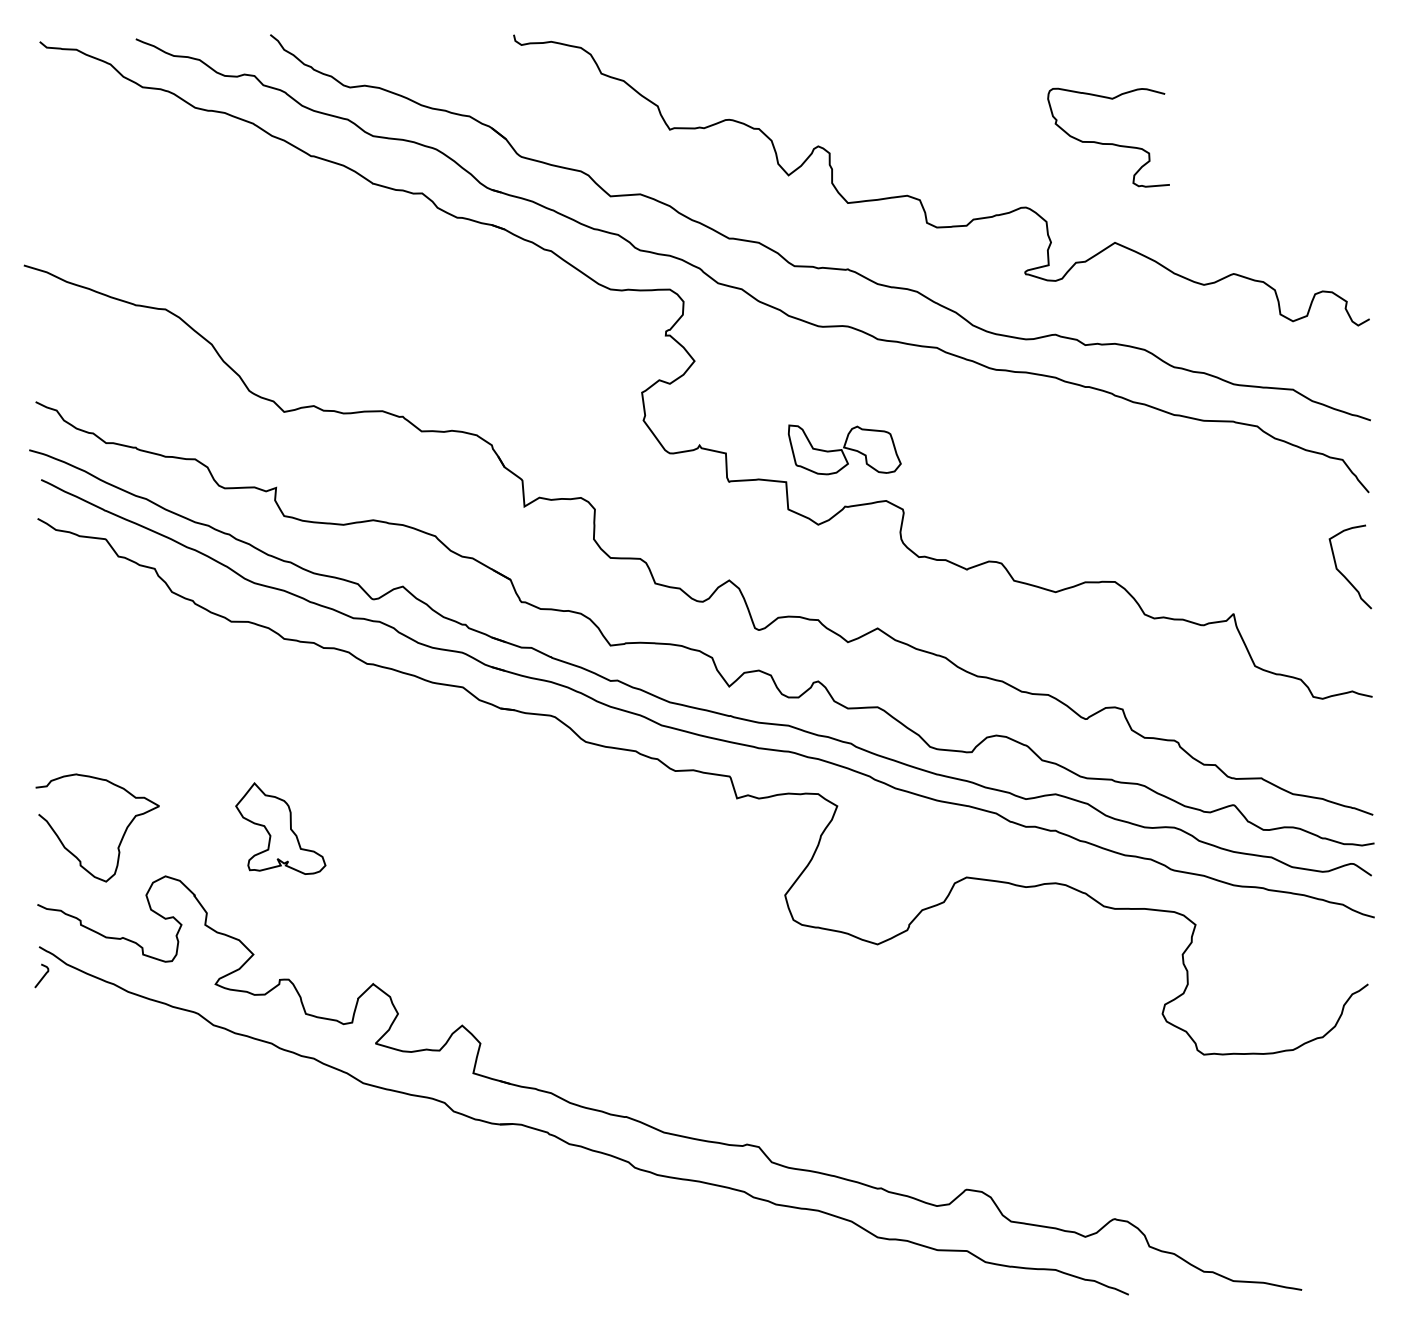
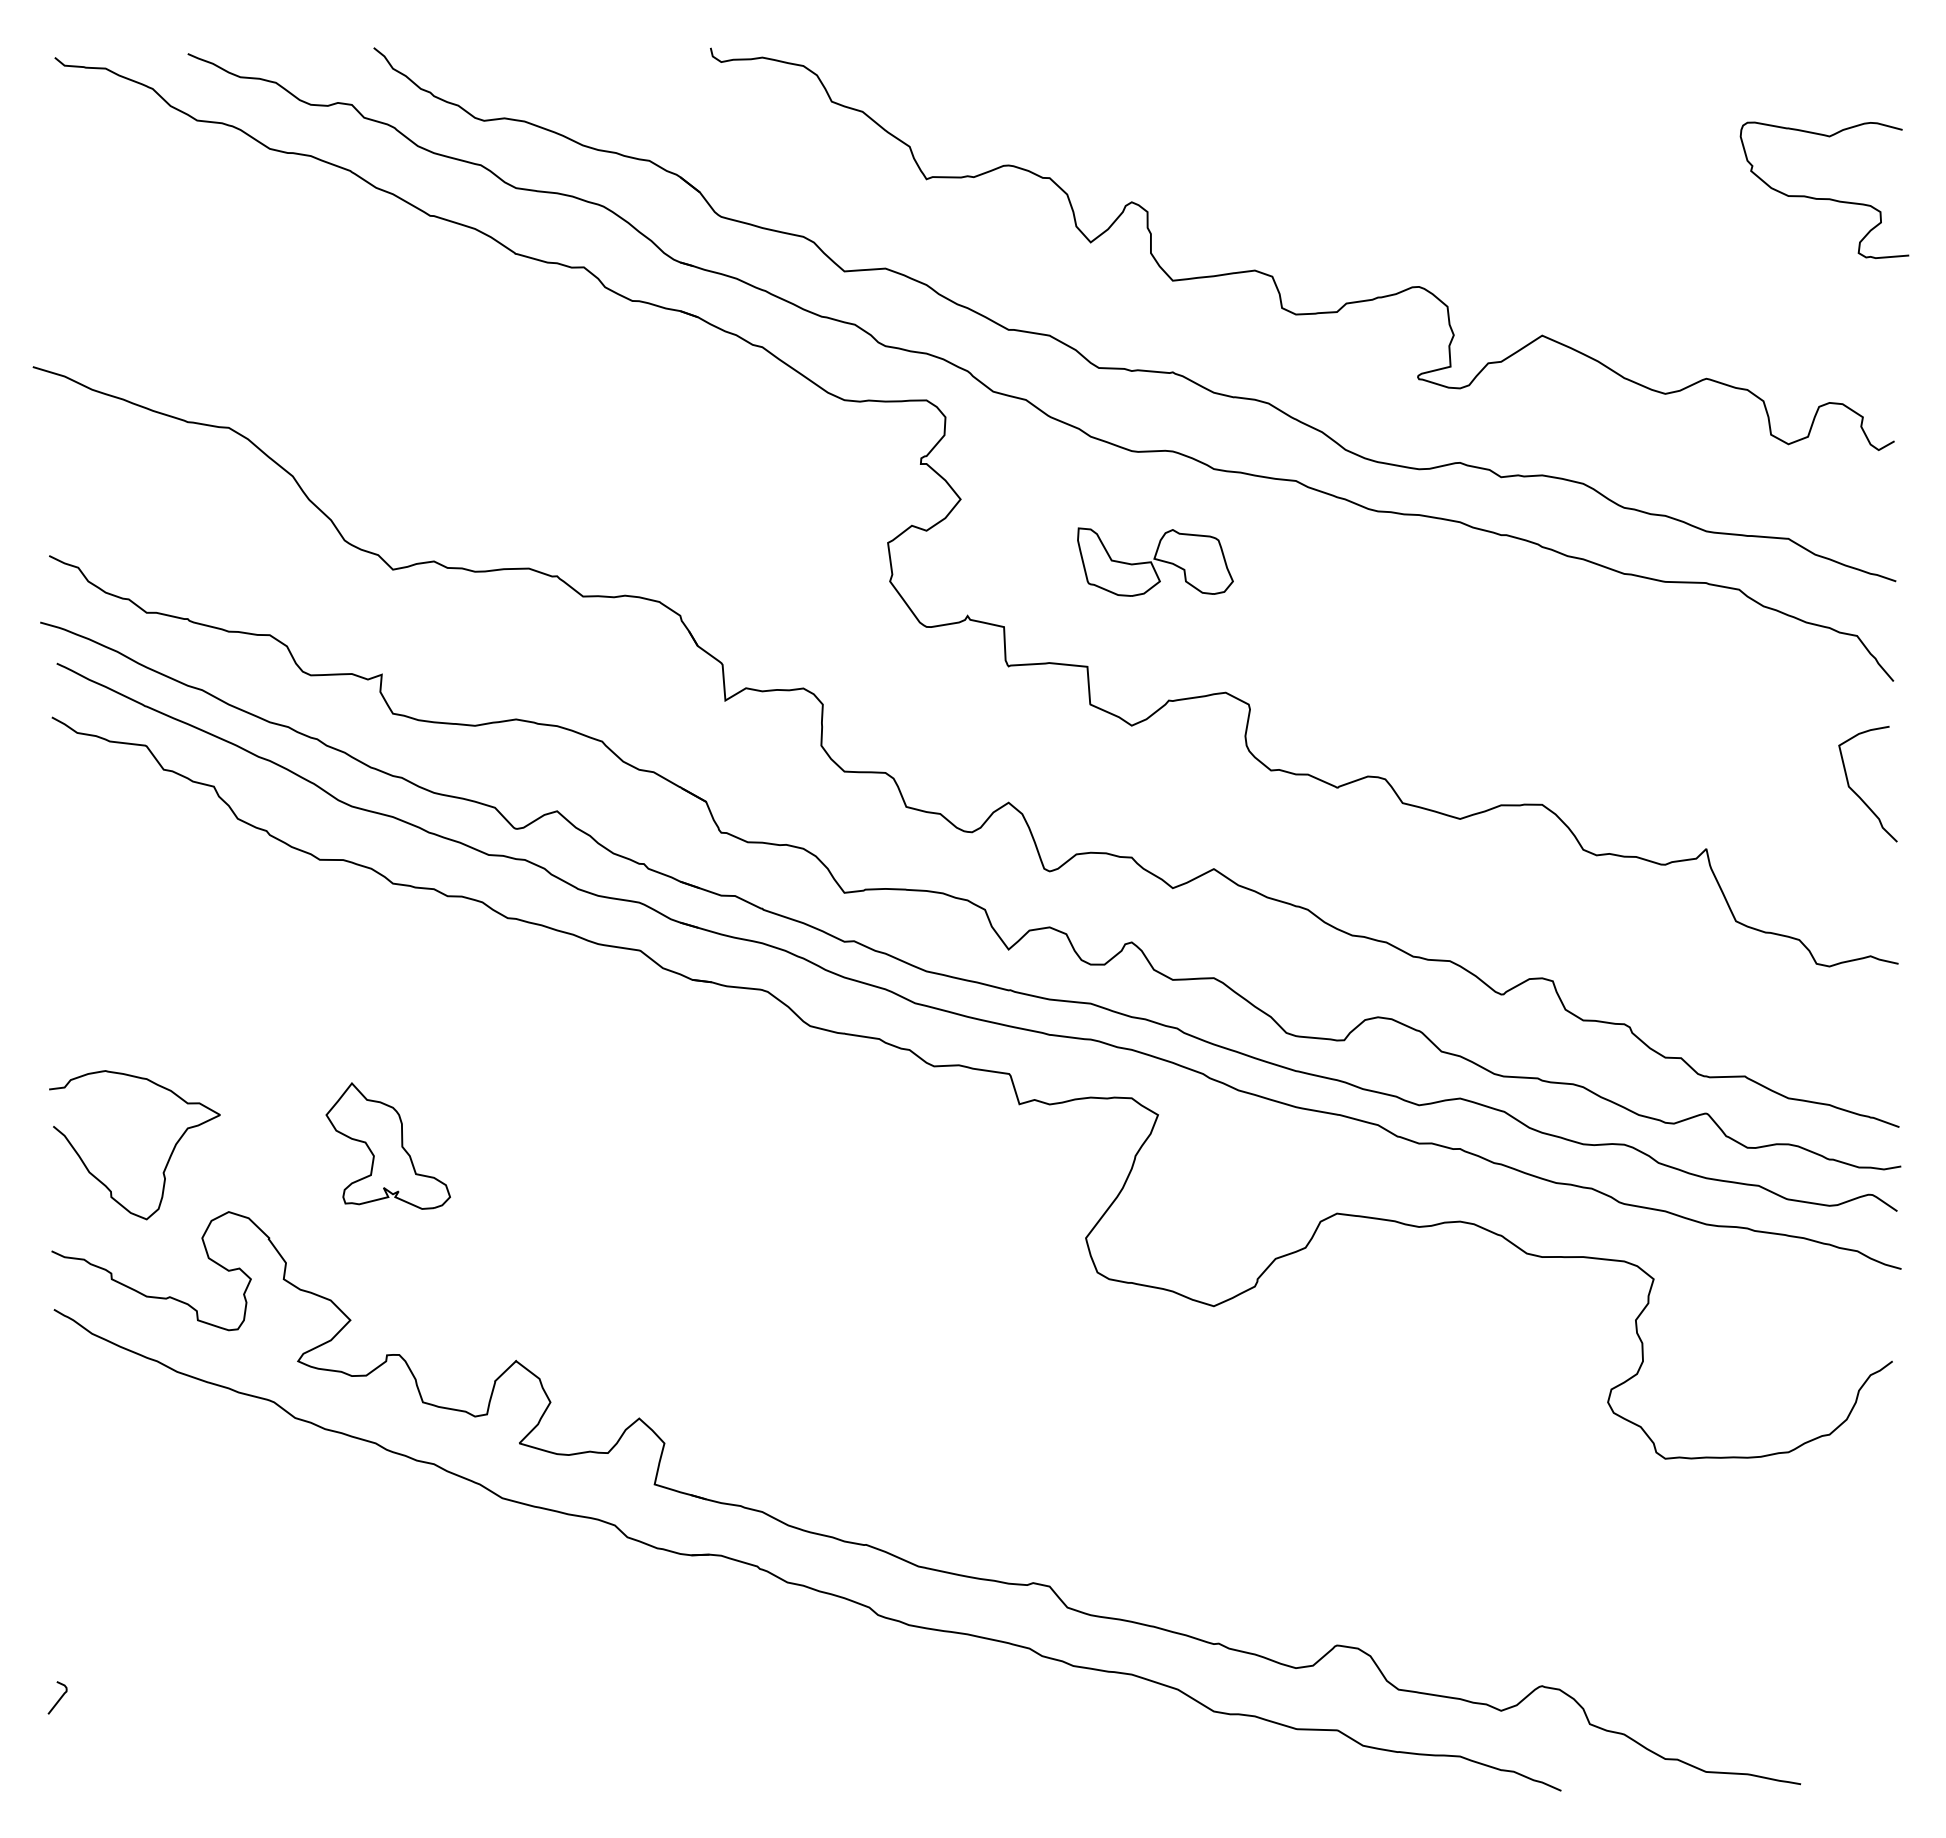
curve: (1108, 143) -> (1824, 198), moved
part: (844, 449) -> (1155, 561), moved
curve: (43, 976) -> (59, 1698), moved

